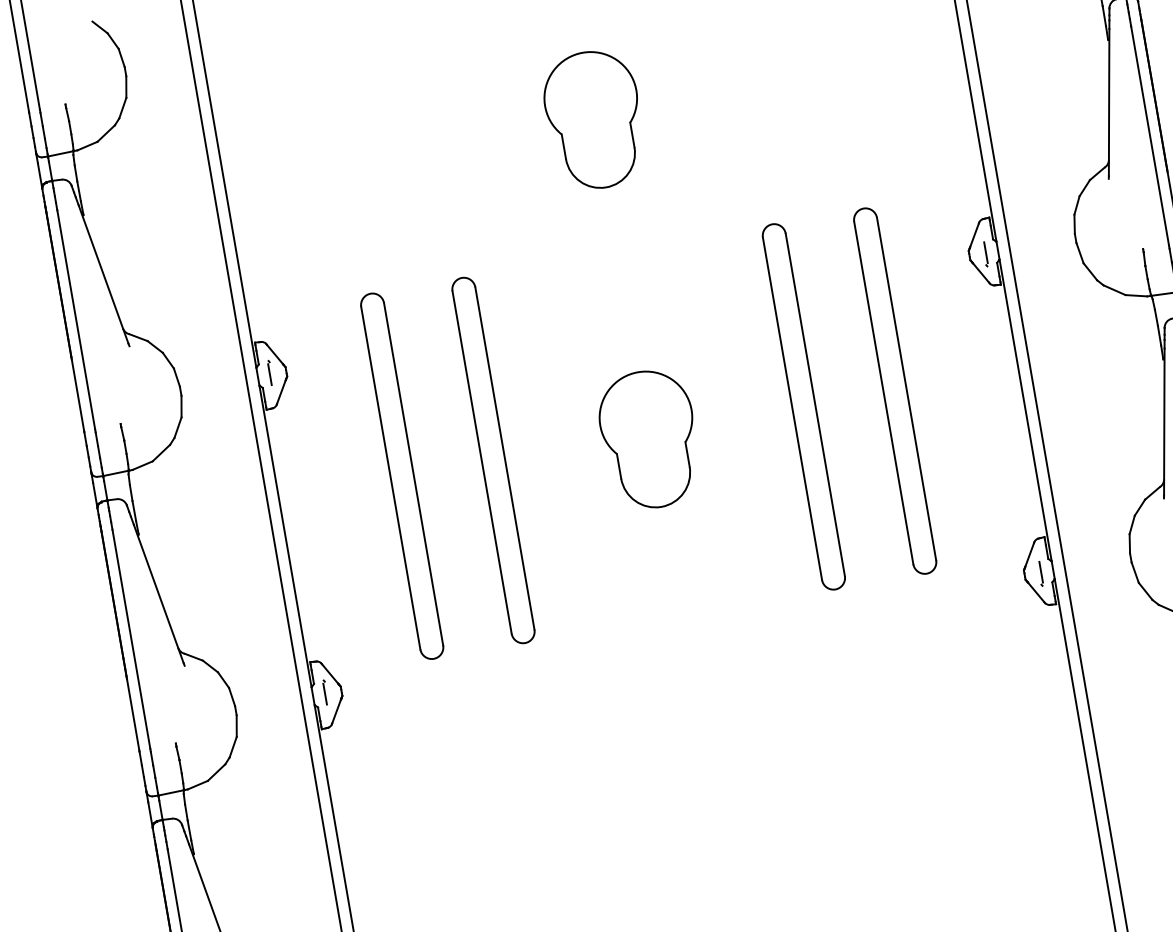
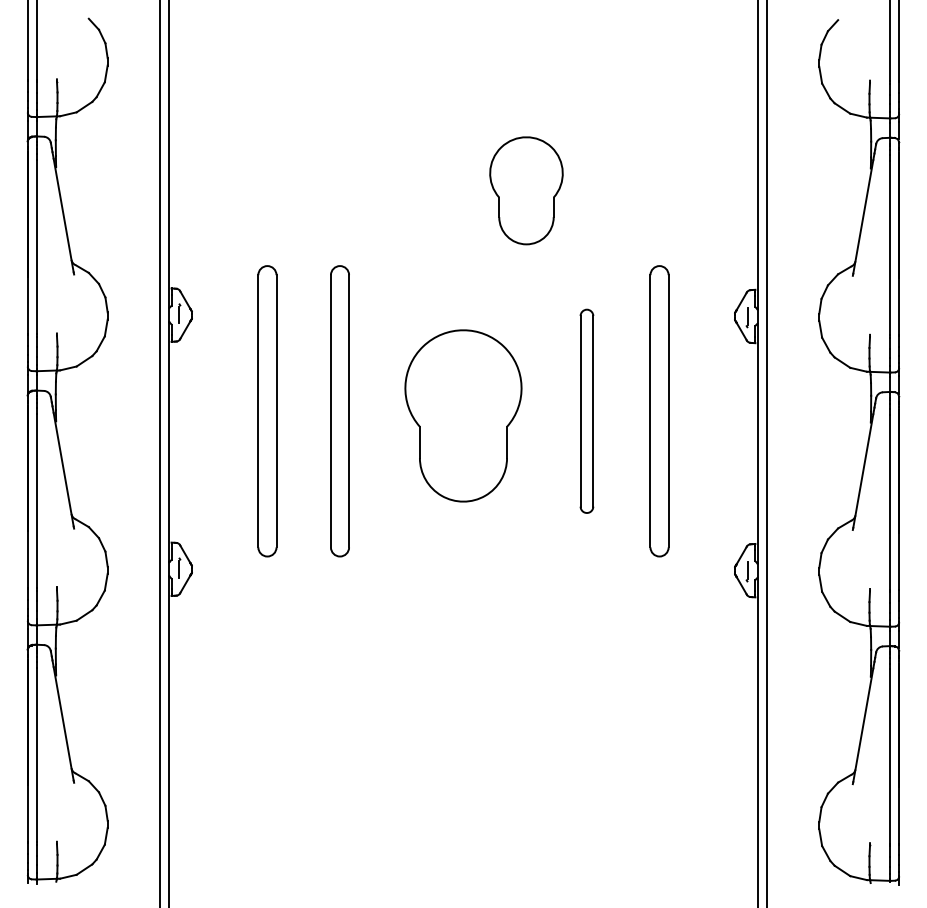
part: (594, 119) -> (526, 190), moved
part: (803, 407) -> (586, 411), size x0.7
part: (649, 438) -> (463, 415), size x1.6

